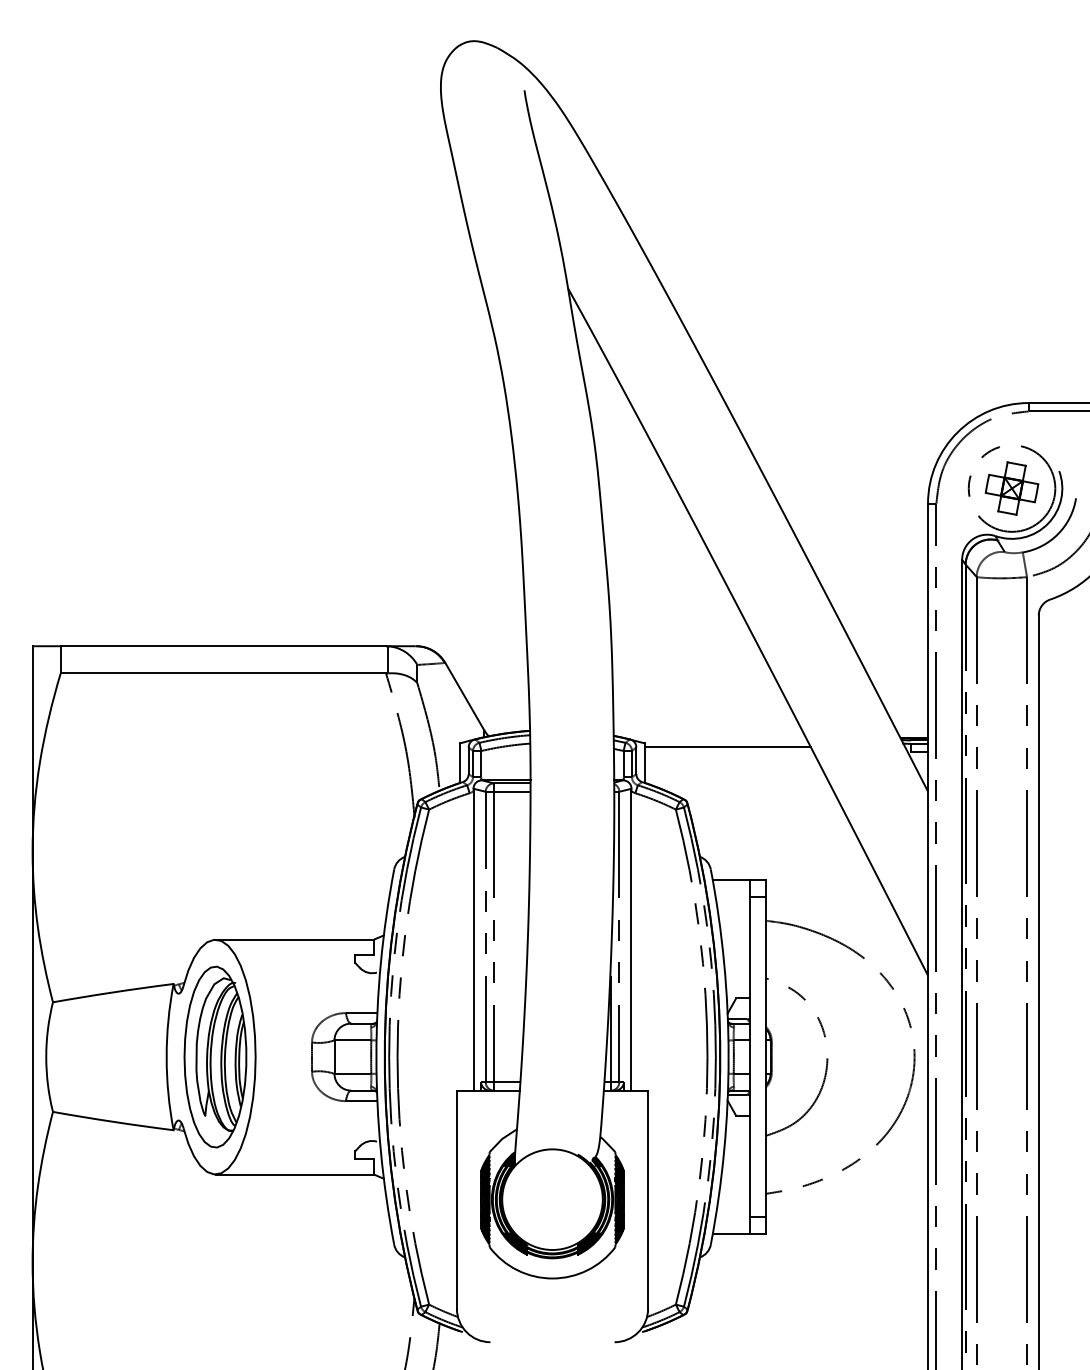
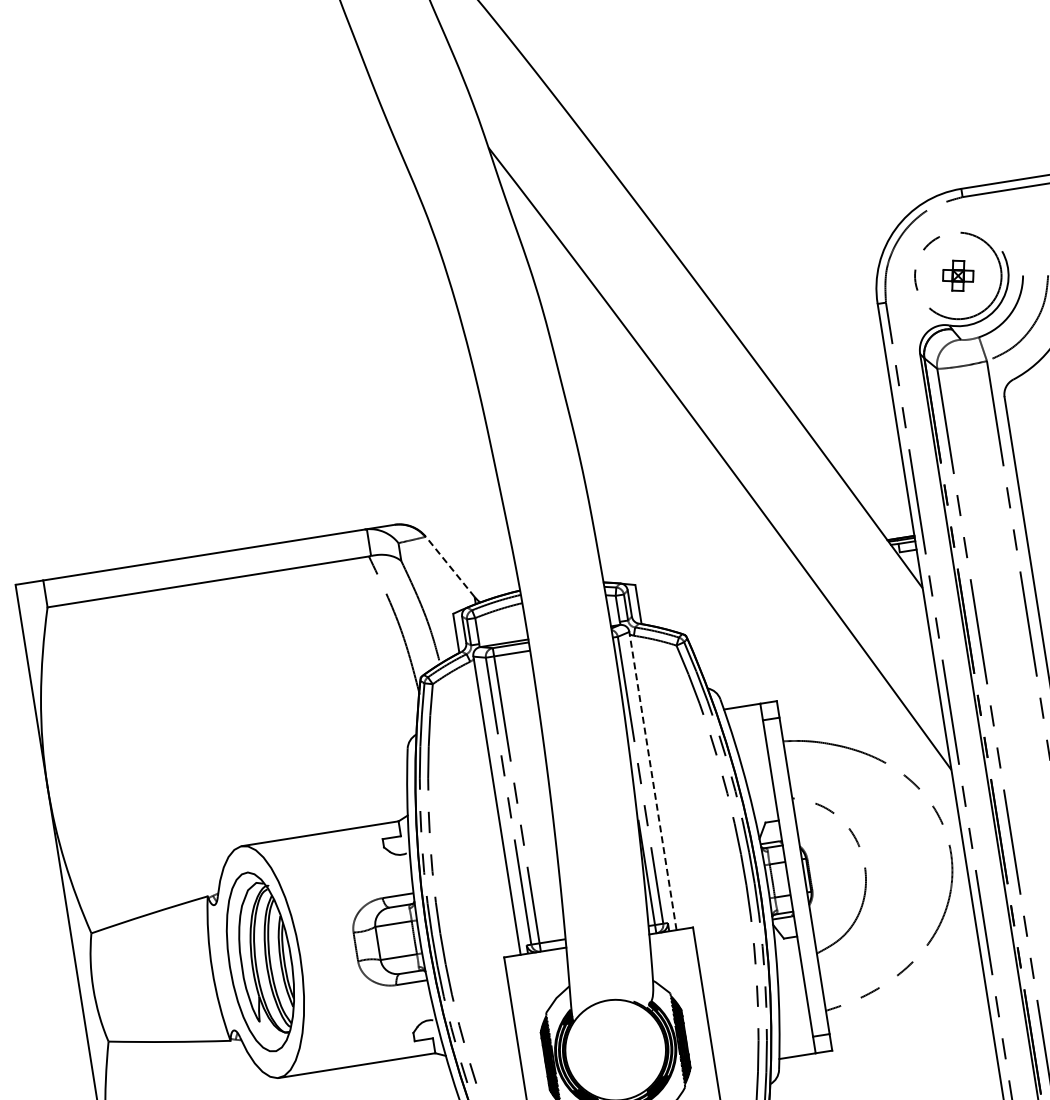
part: (1011, 488) -> (957, 275), size x0.6
line: (464, 696) -> (450, 566), solid -> dashed
line: (727, 746) -> (717, 575), removed
line: (631, 941) -> (653, 782), solid -> dashed

